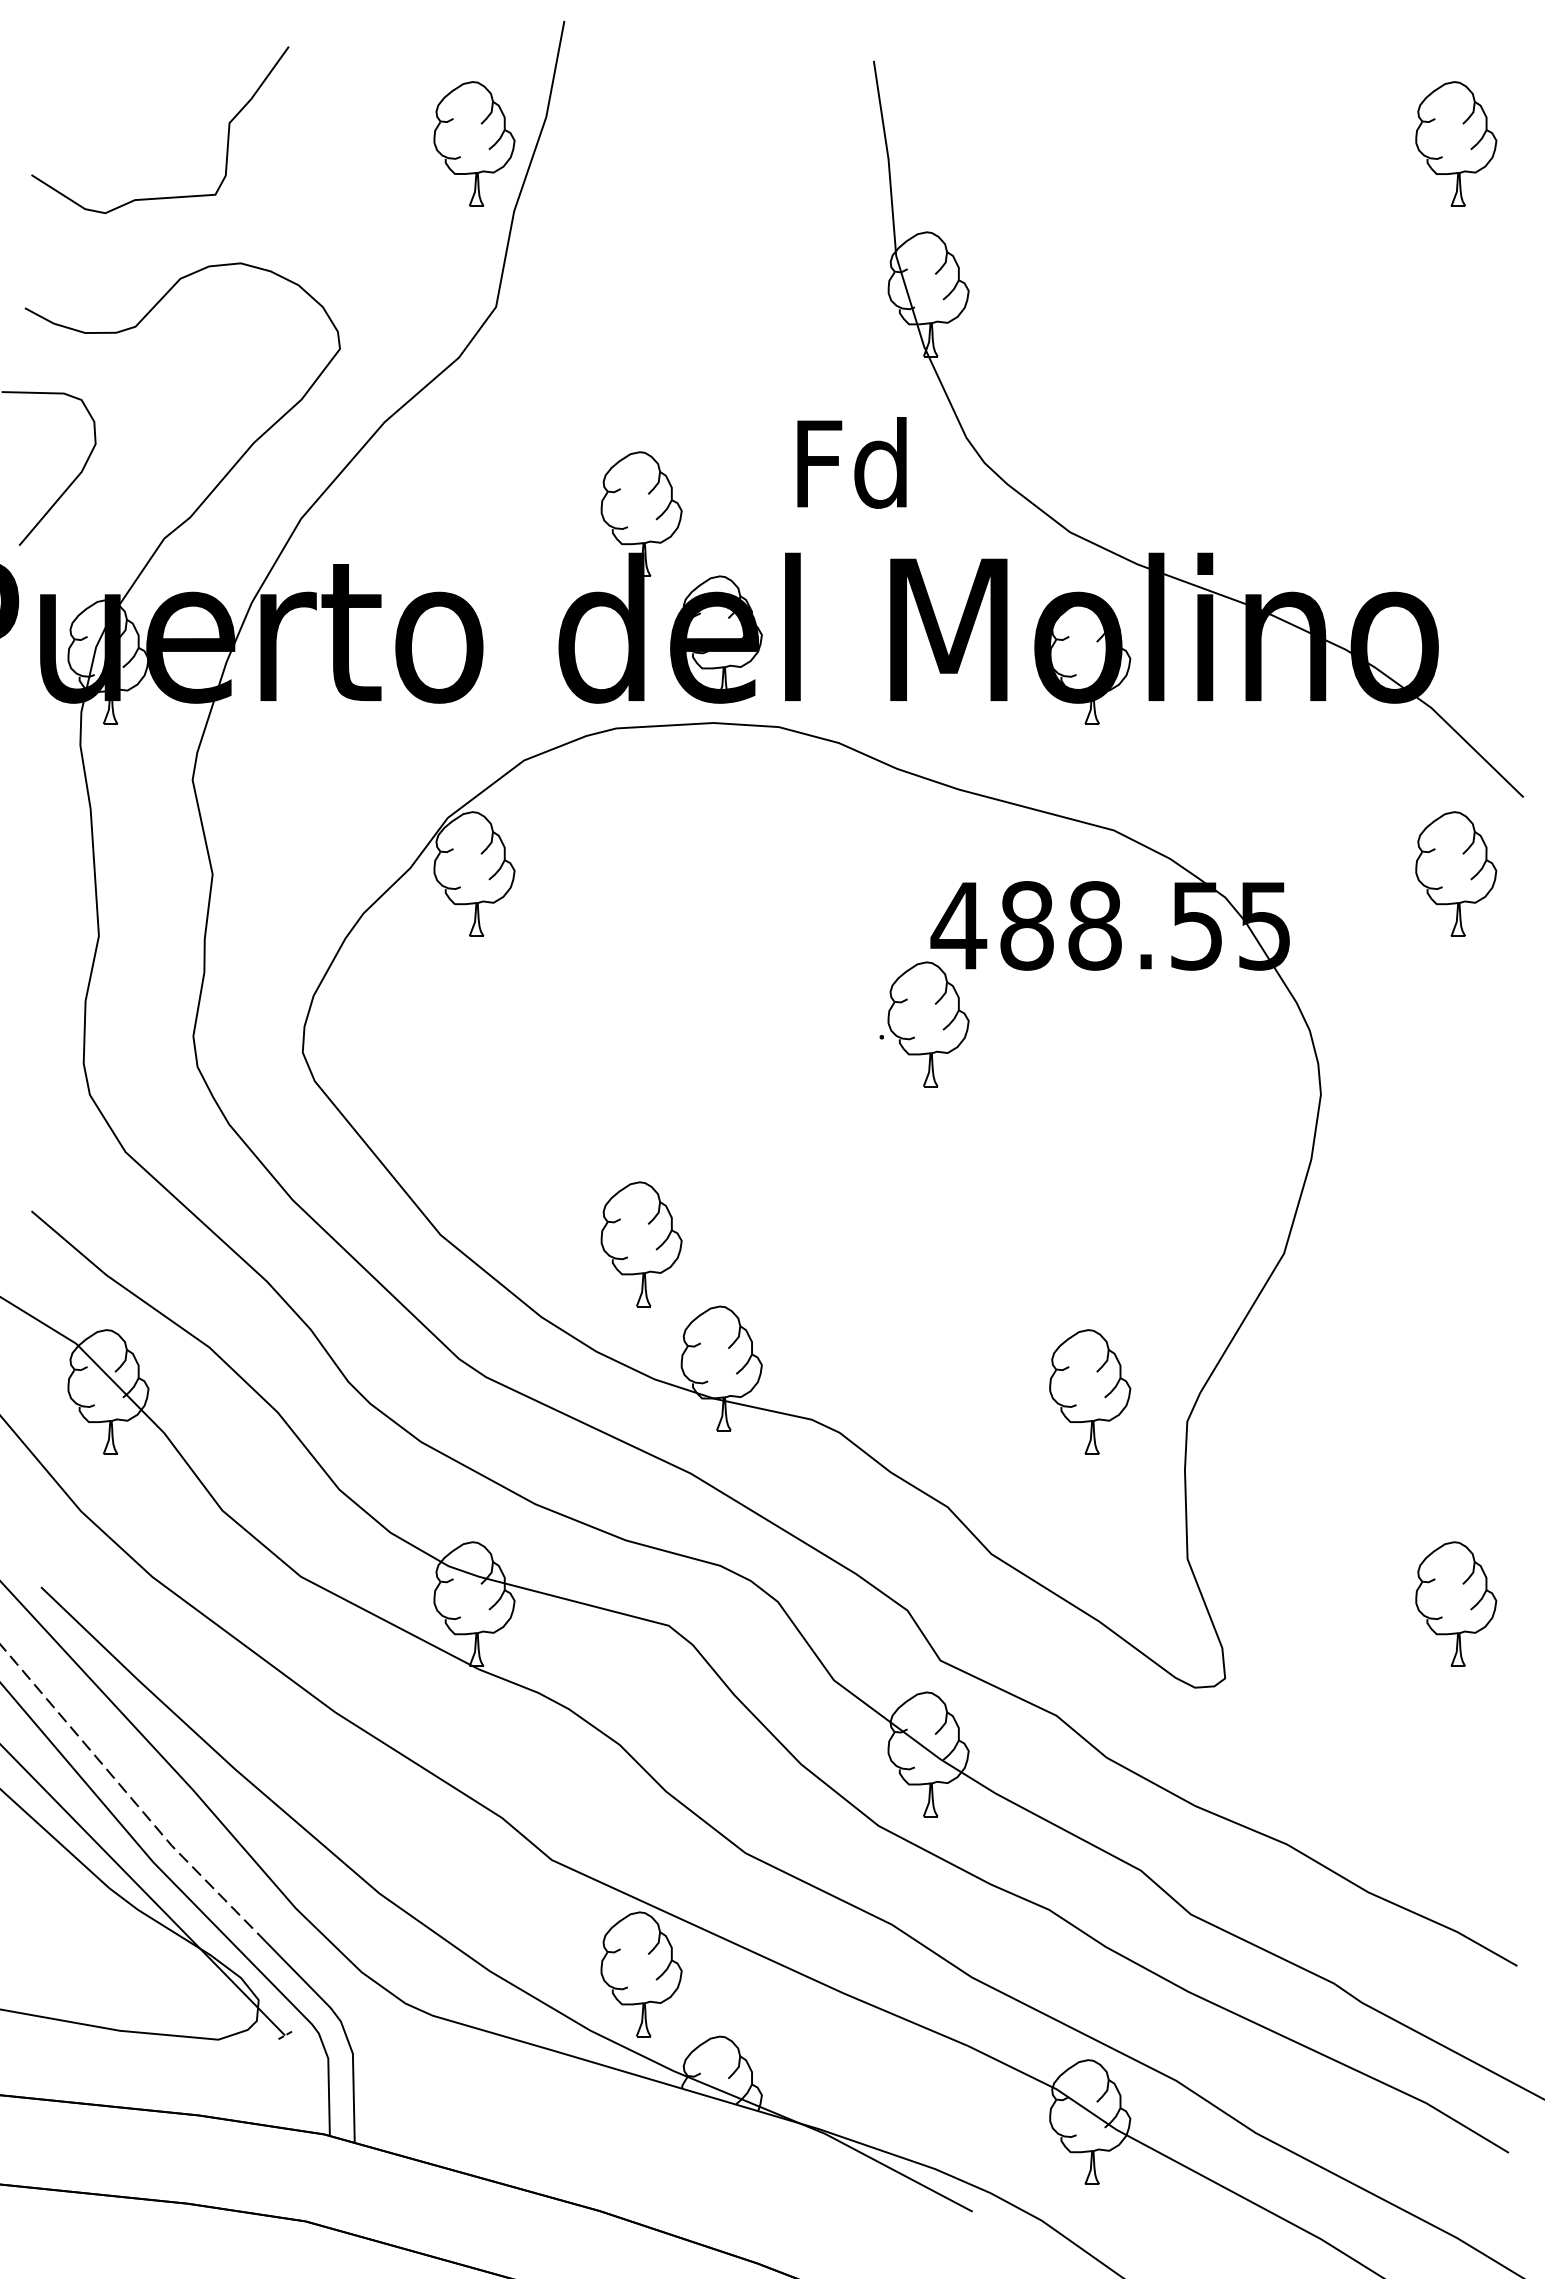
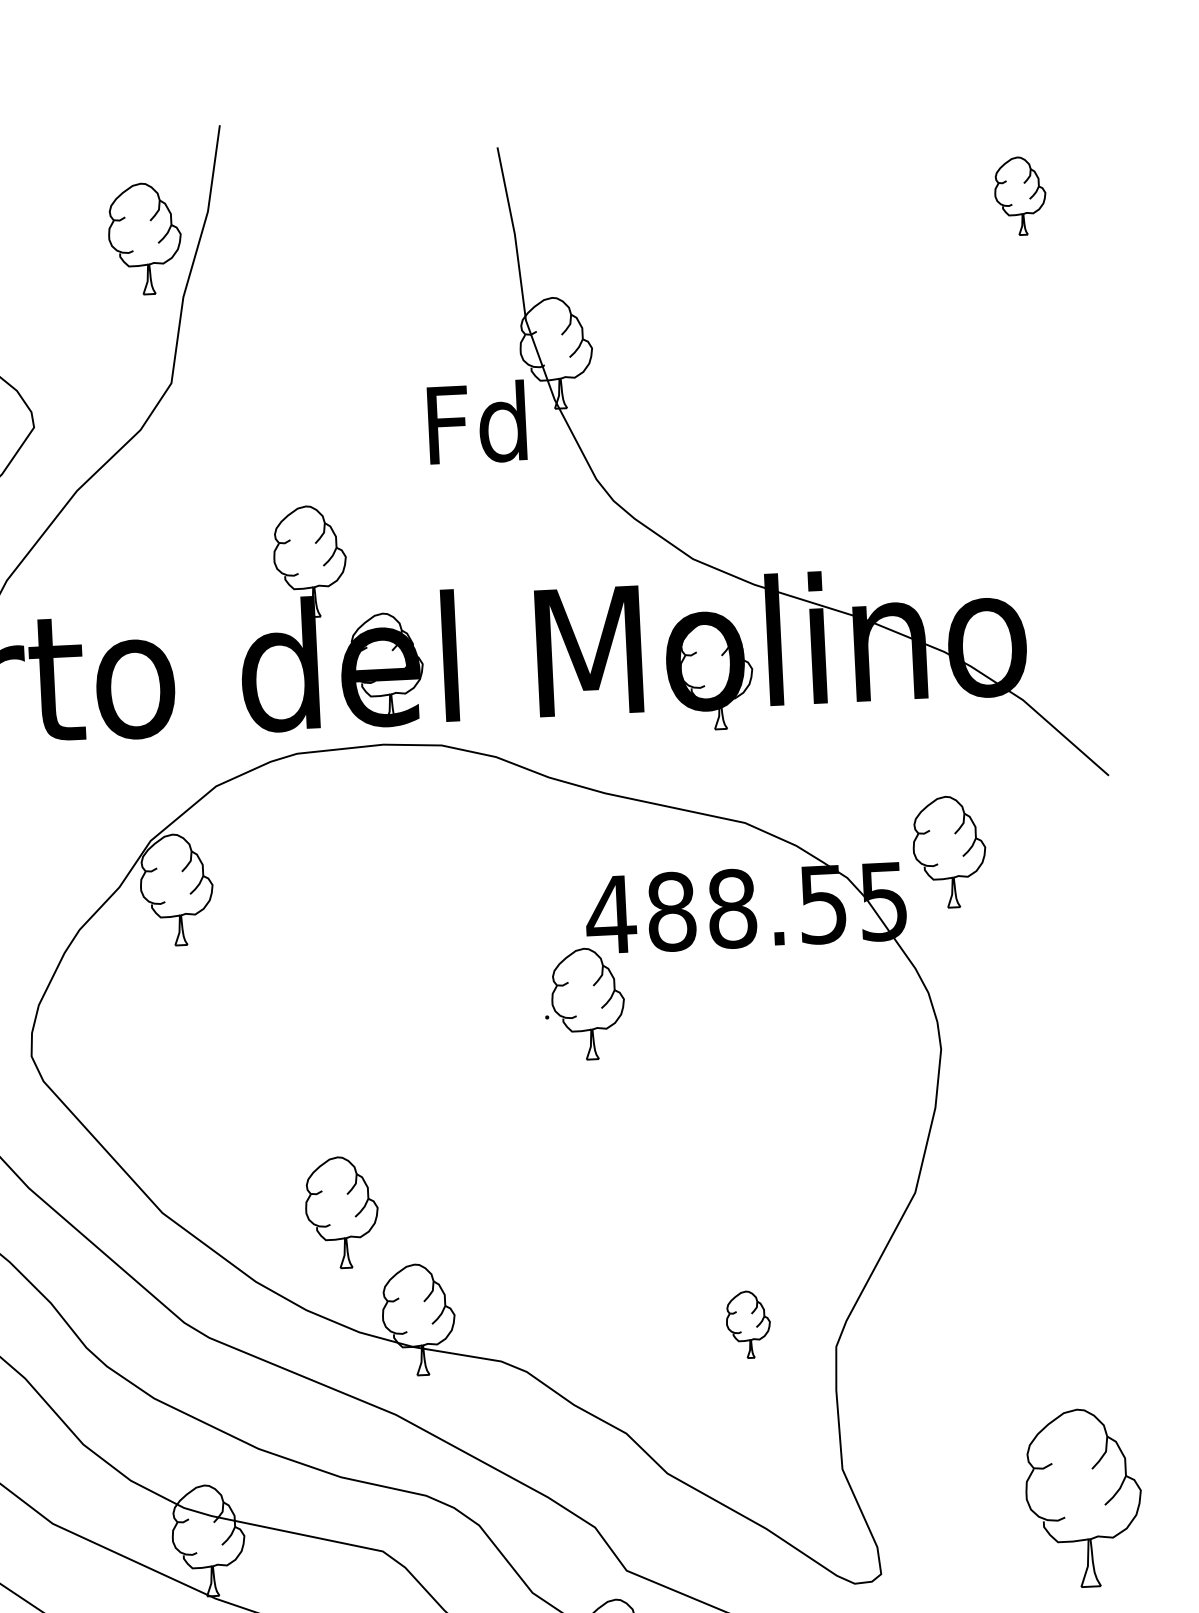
part: (1456, 143) -> (1020, 195), size x0.7
text: (851, 462) -> (476, 422), moved
part: (1456, 873) -> (949, 851), moved
part: (1090, 1391) -> (748, 1324), size x0.6
part: (1456, 1603) -> (1084, 1497), size x1.6

